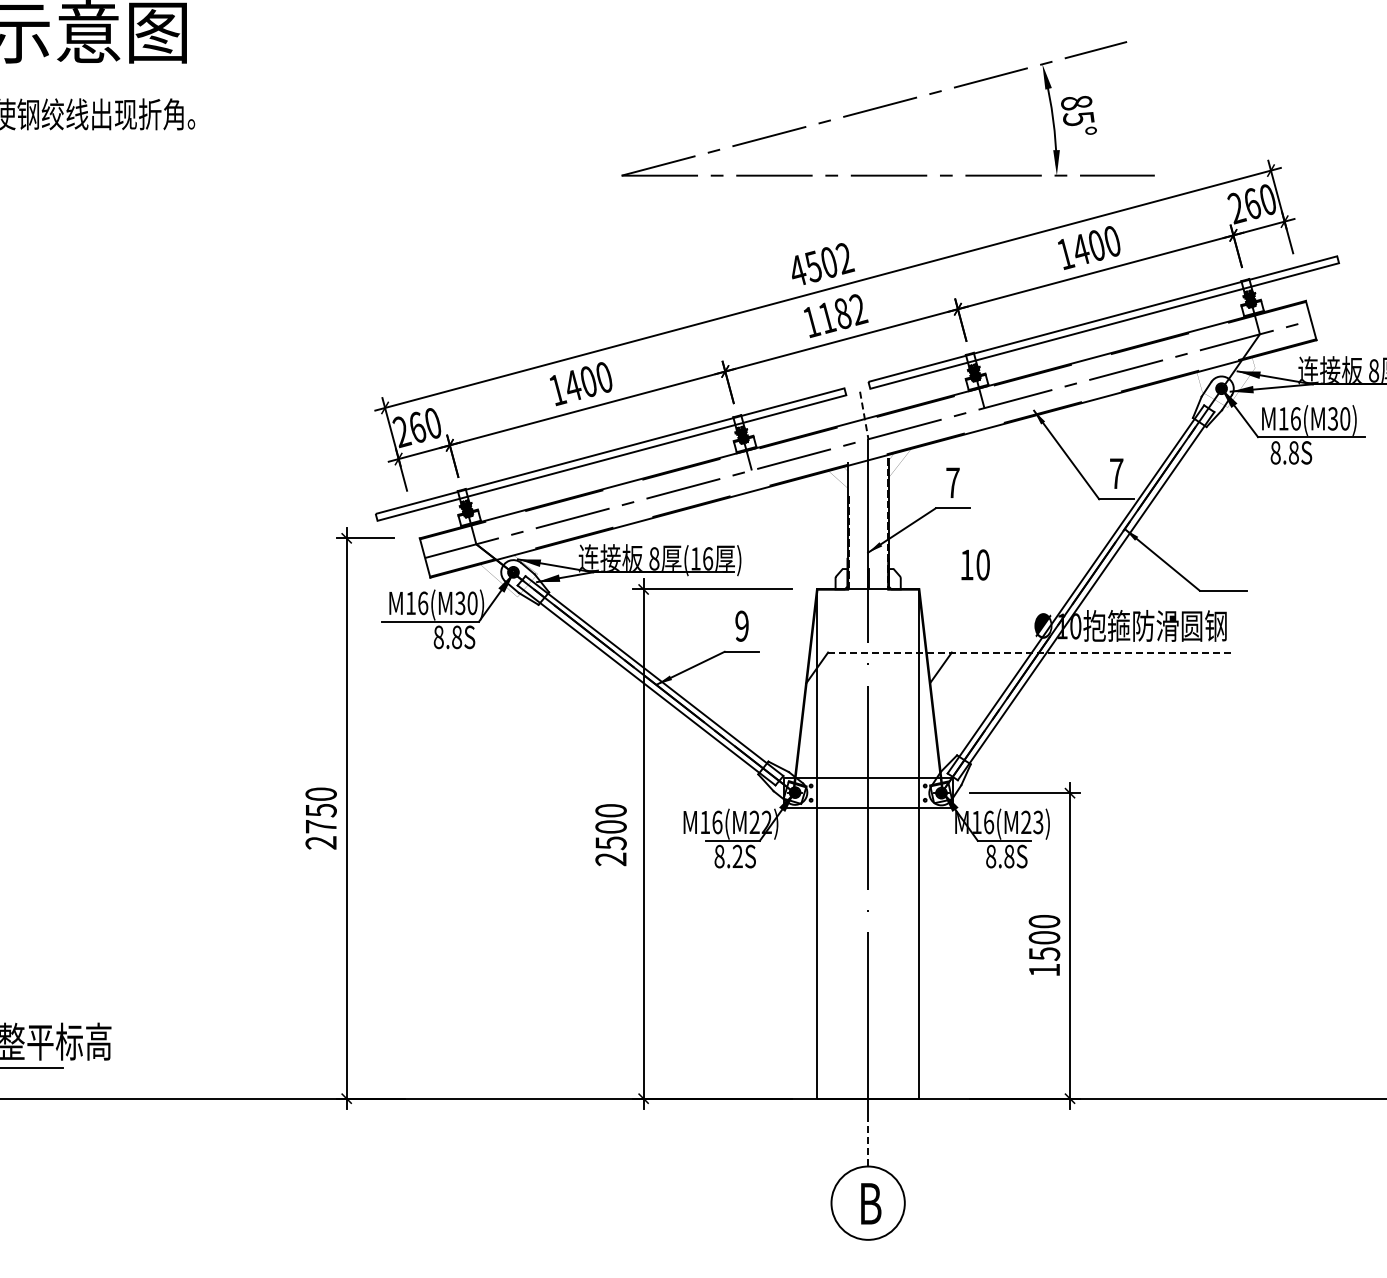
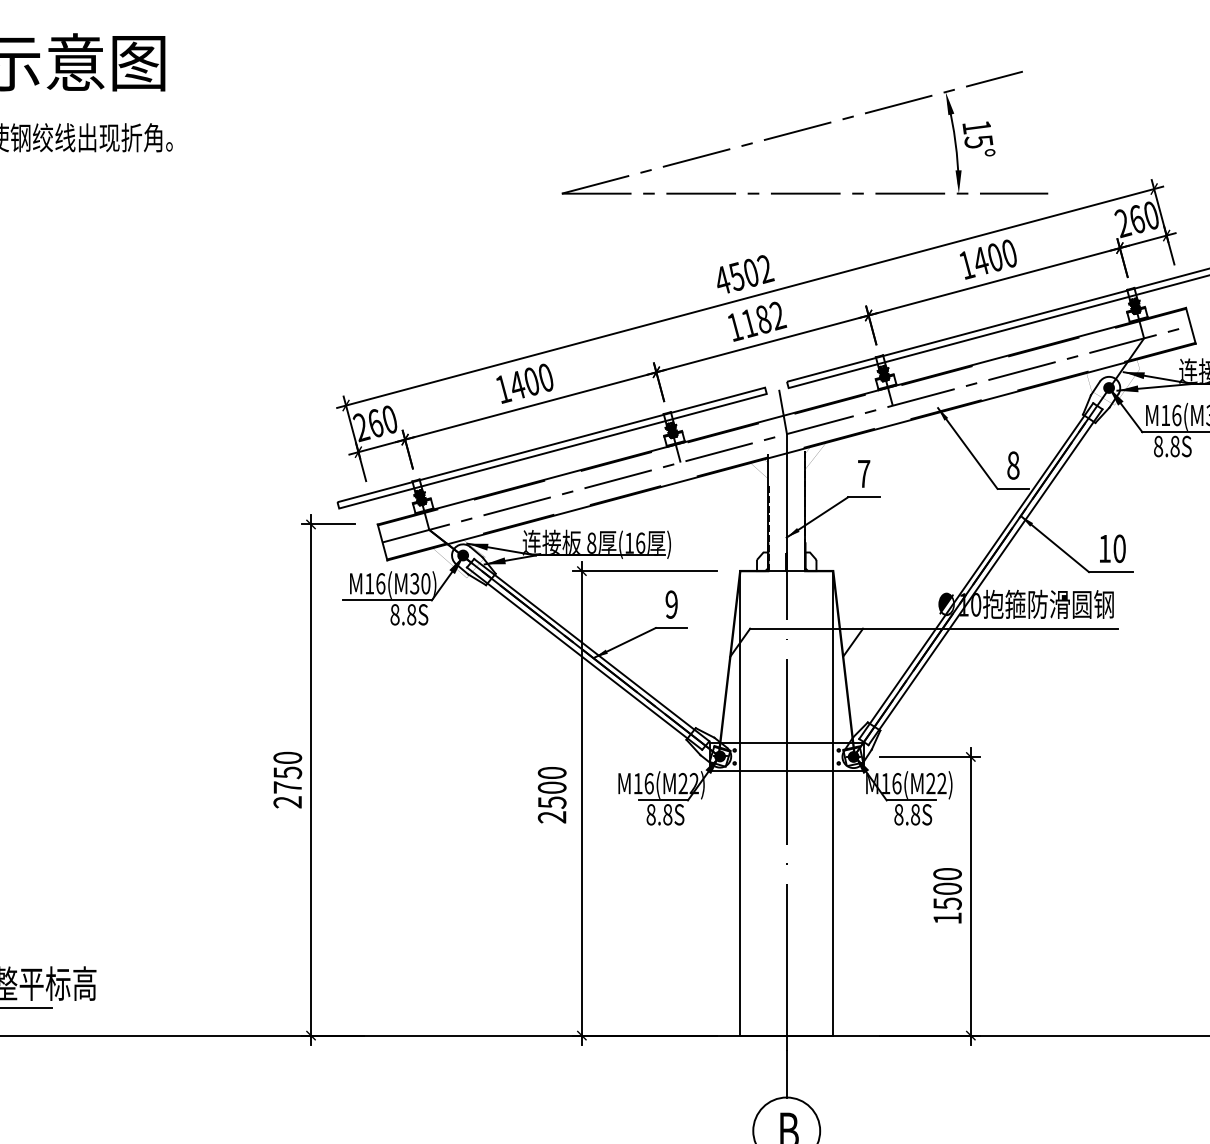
text: (1076, 102) -> (976, 126), 85° -> 15°
line: (864, 415) -> (783, 412), dashed -> solid
text: (1116, 473) -> (1013, 465), 7 -> 8
text: (975, 564) -> (1112, 548), moved
line: (1029, 652) -> (933, 628), dashed -> solid
text: (1038, 822) -> (942, 783), M16(M23) -> M16(M22)
text: (737, 856) -> (667, 814), 8.2S -> 8.8S
line: (868, 1140) -> (787, 1073), dashed -> solid

